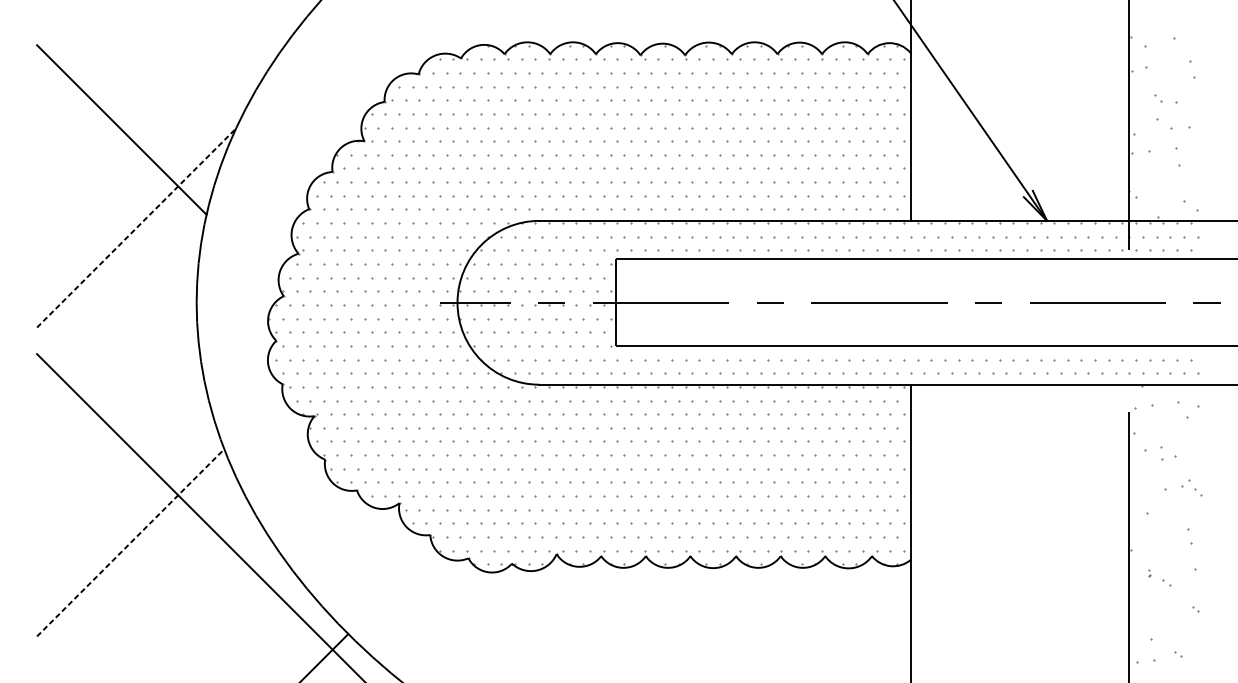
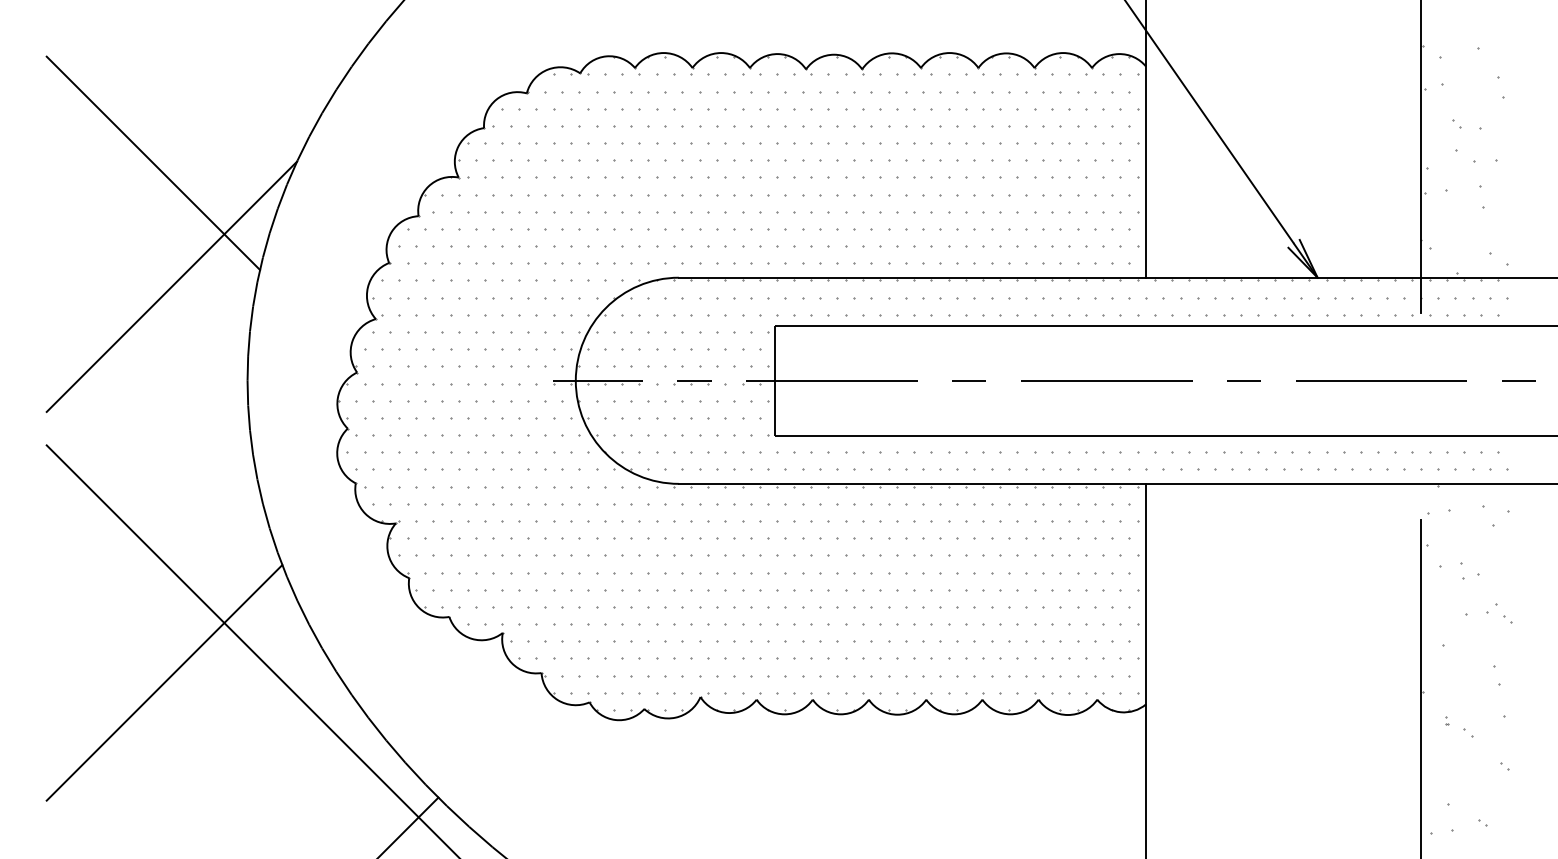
line: (137, 227) -> (172, 286), dashed -> solid
line: (130, 542) -> (164, 682), dashed -> solid

